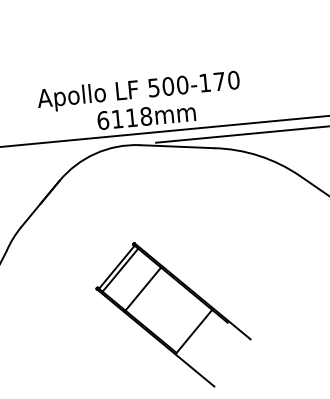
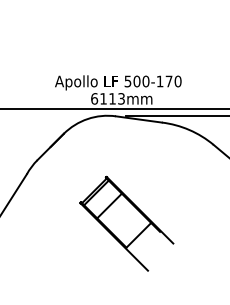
text: (146, 115) -> (121, 98), 6118mm -> 6113mm

